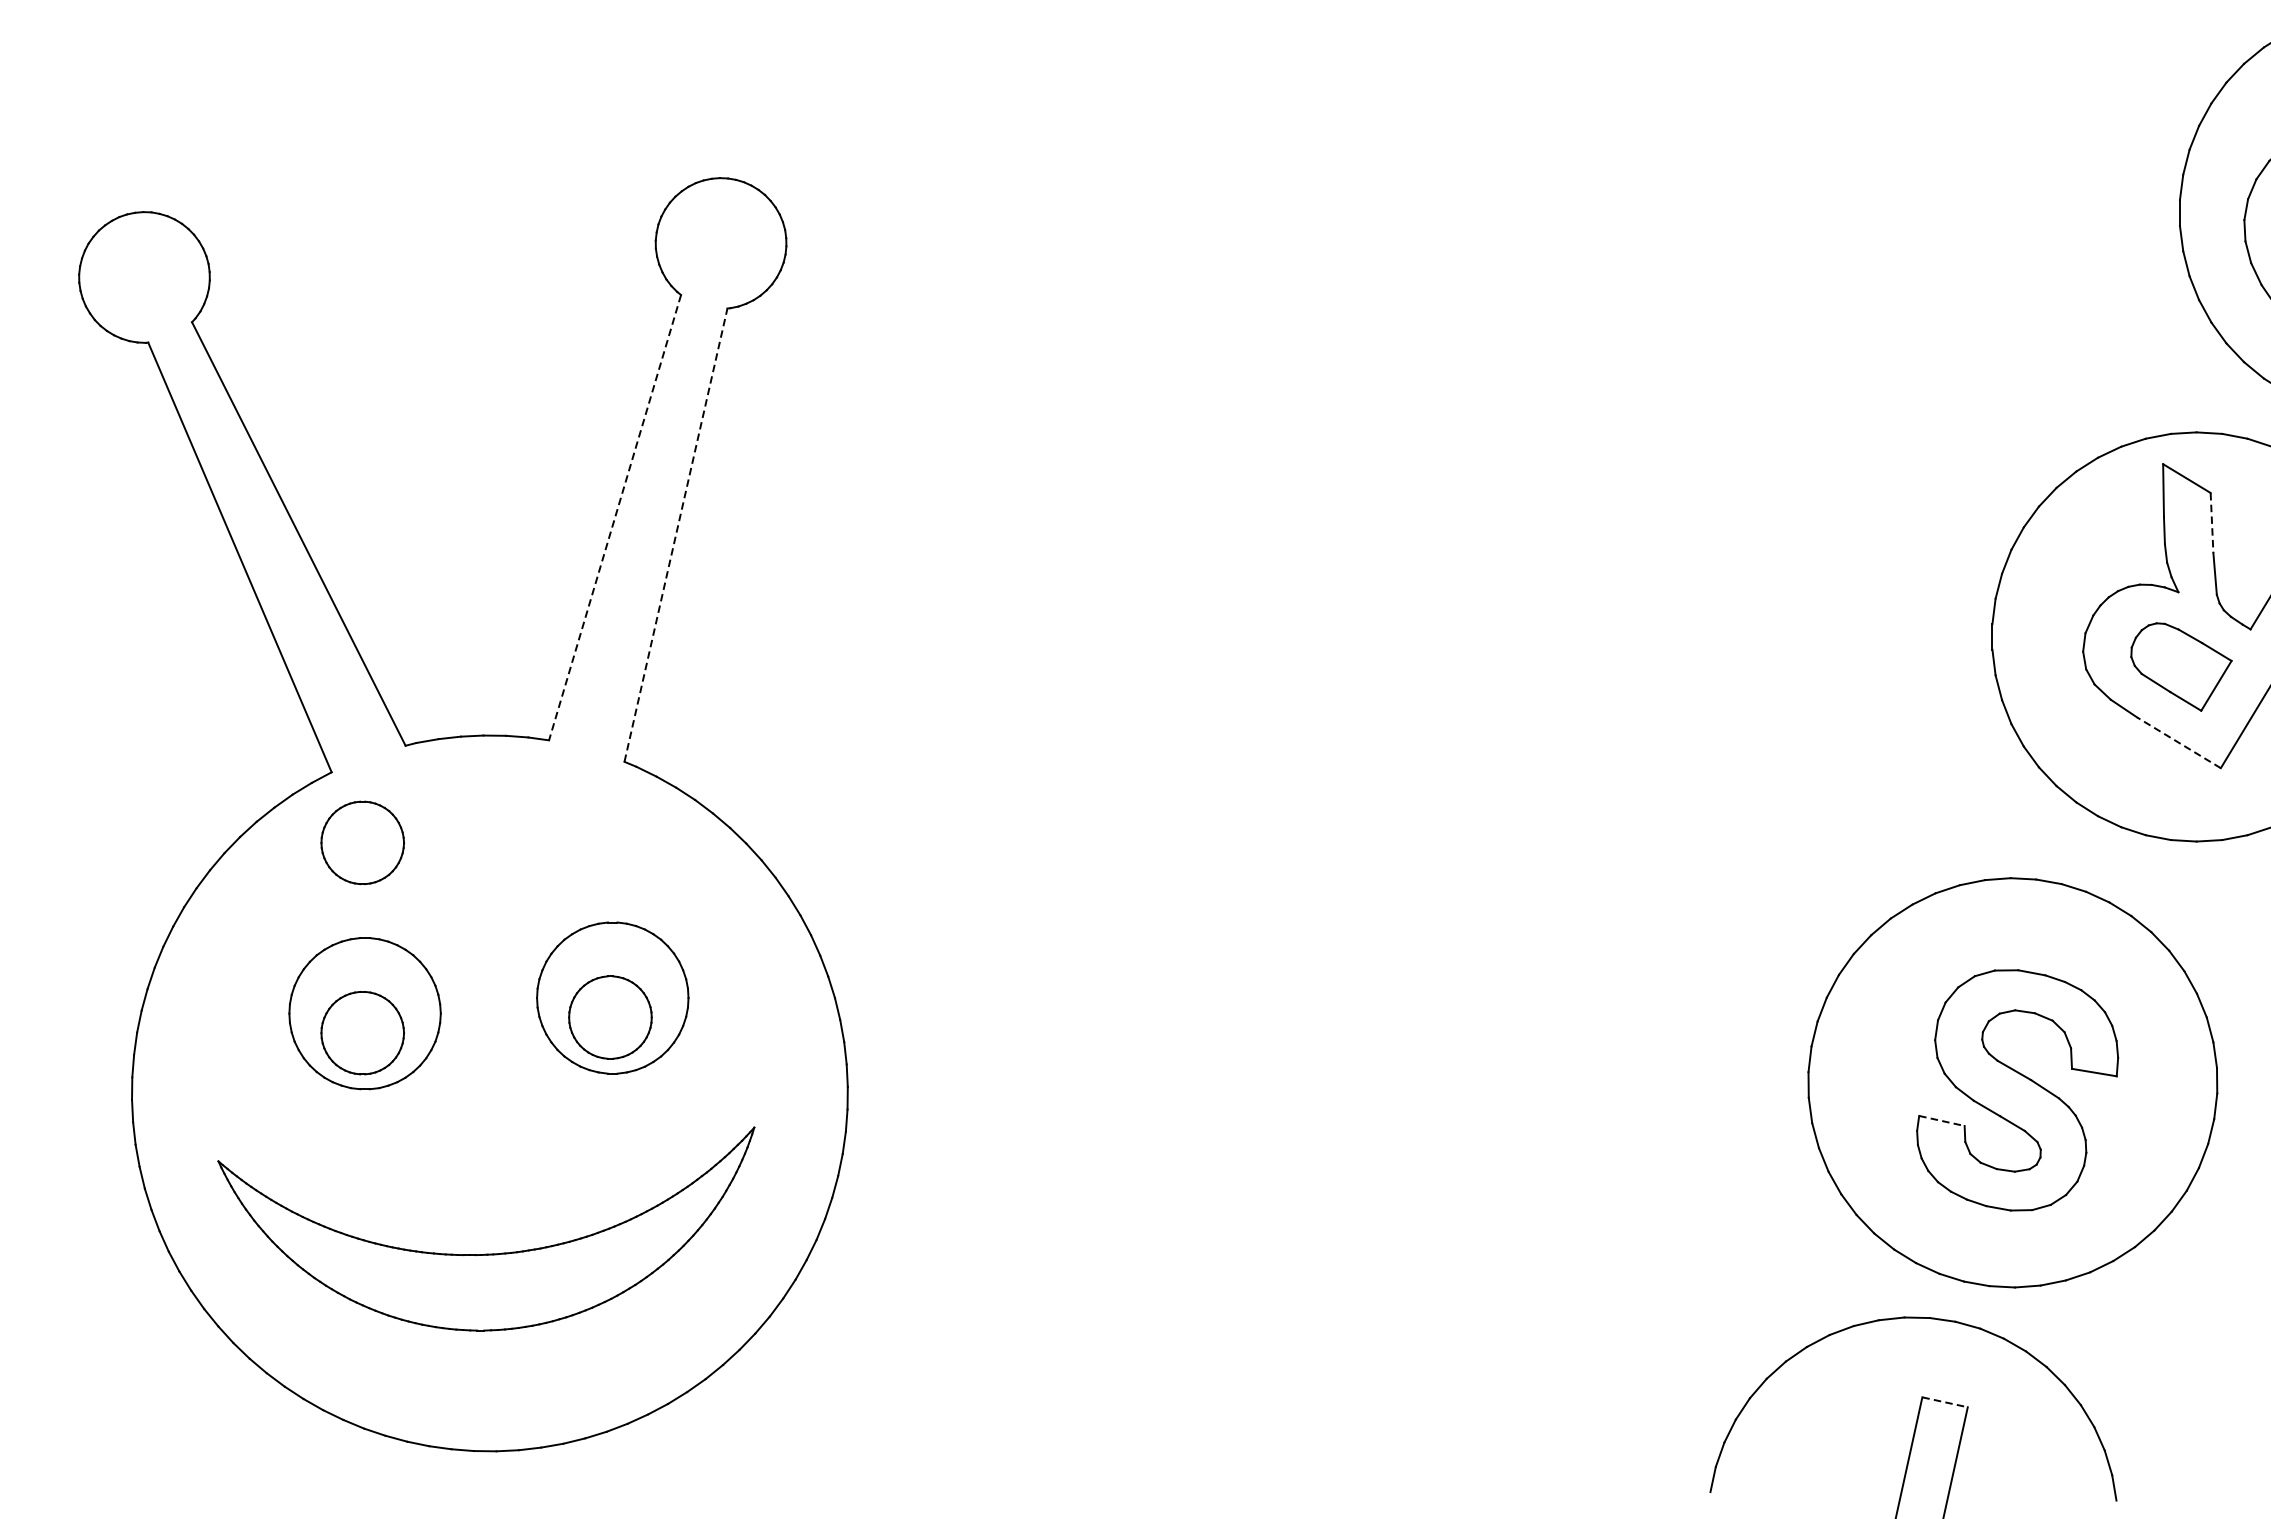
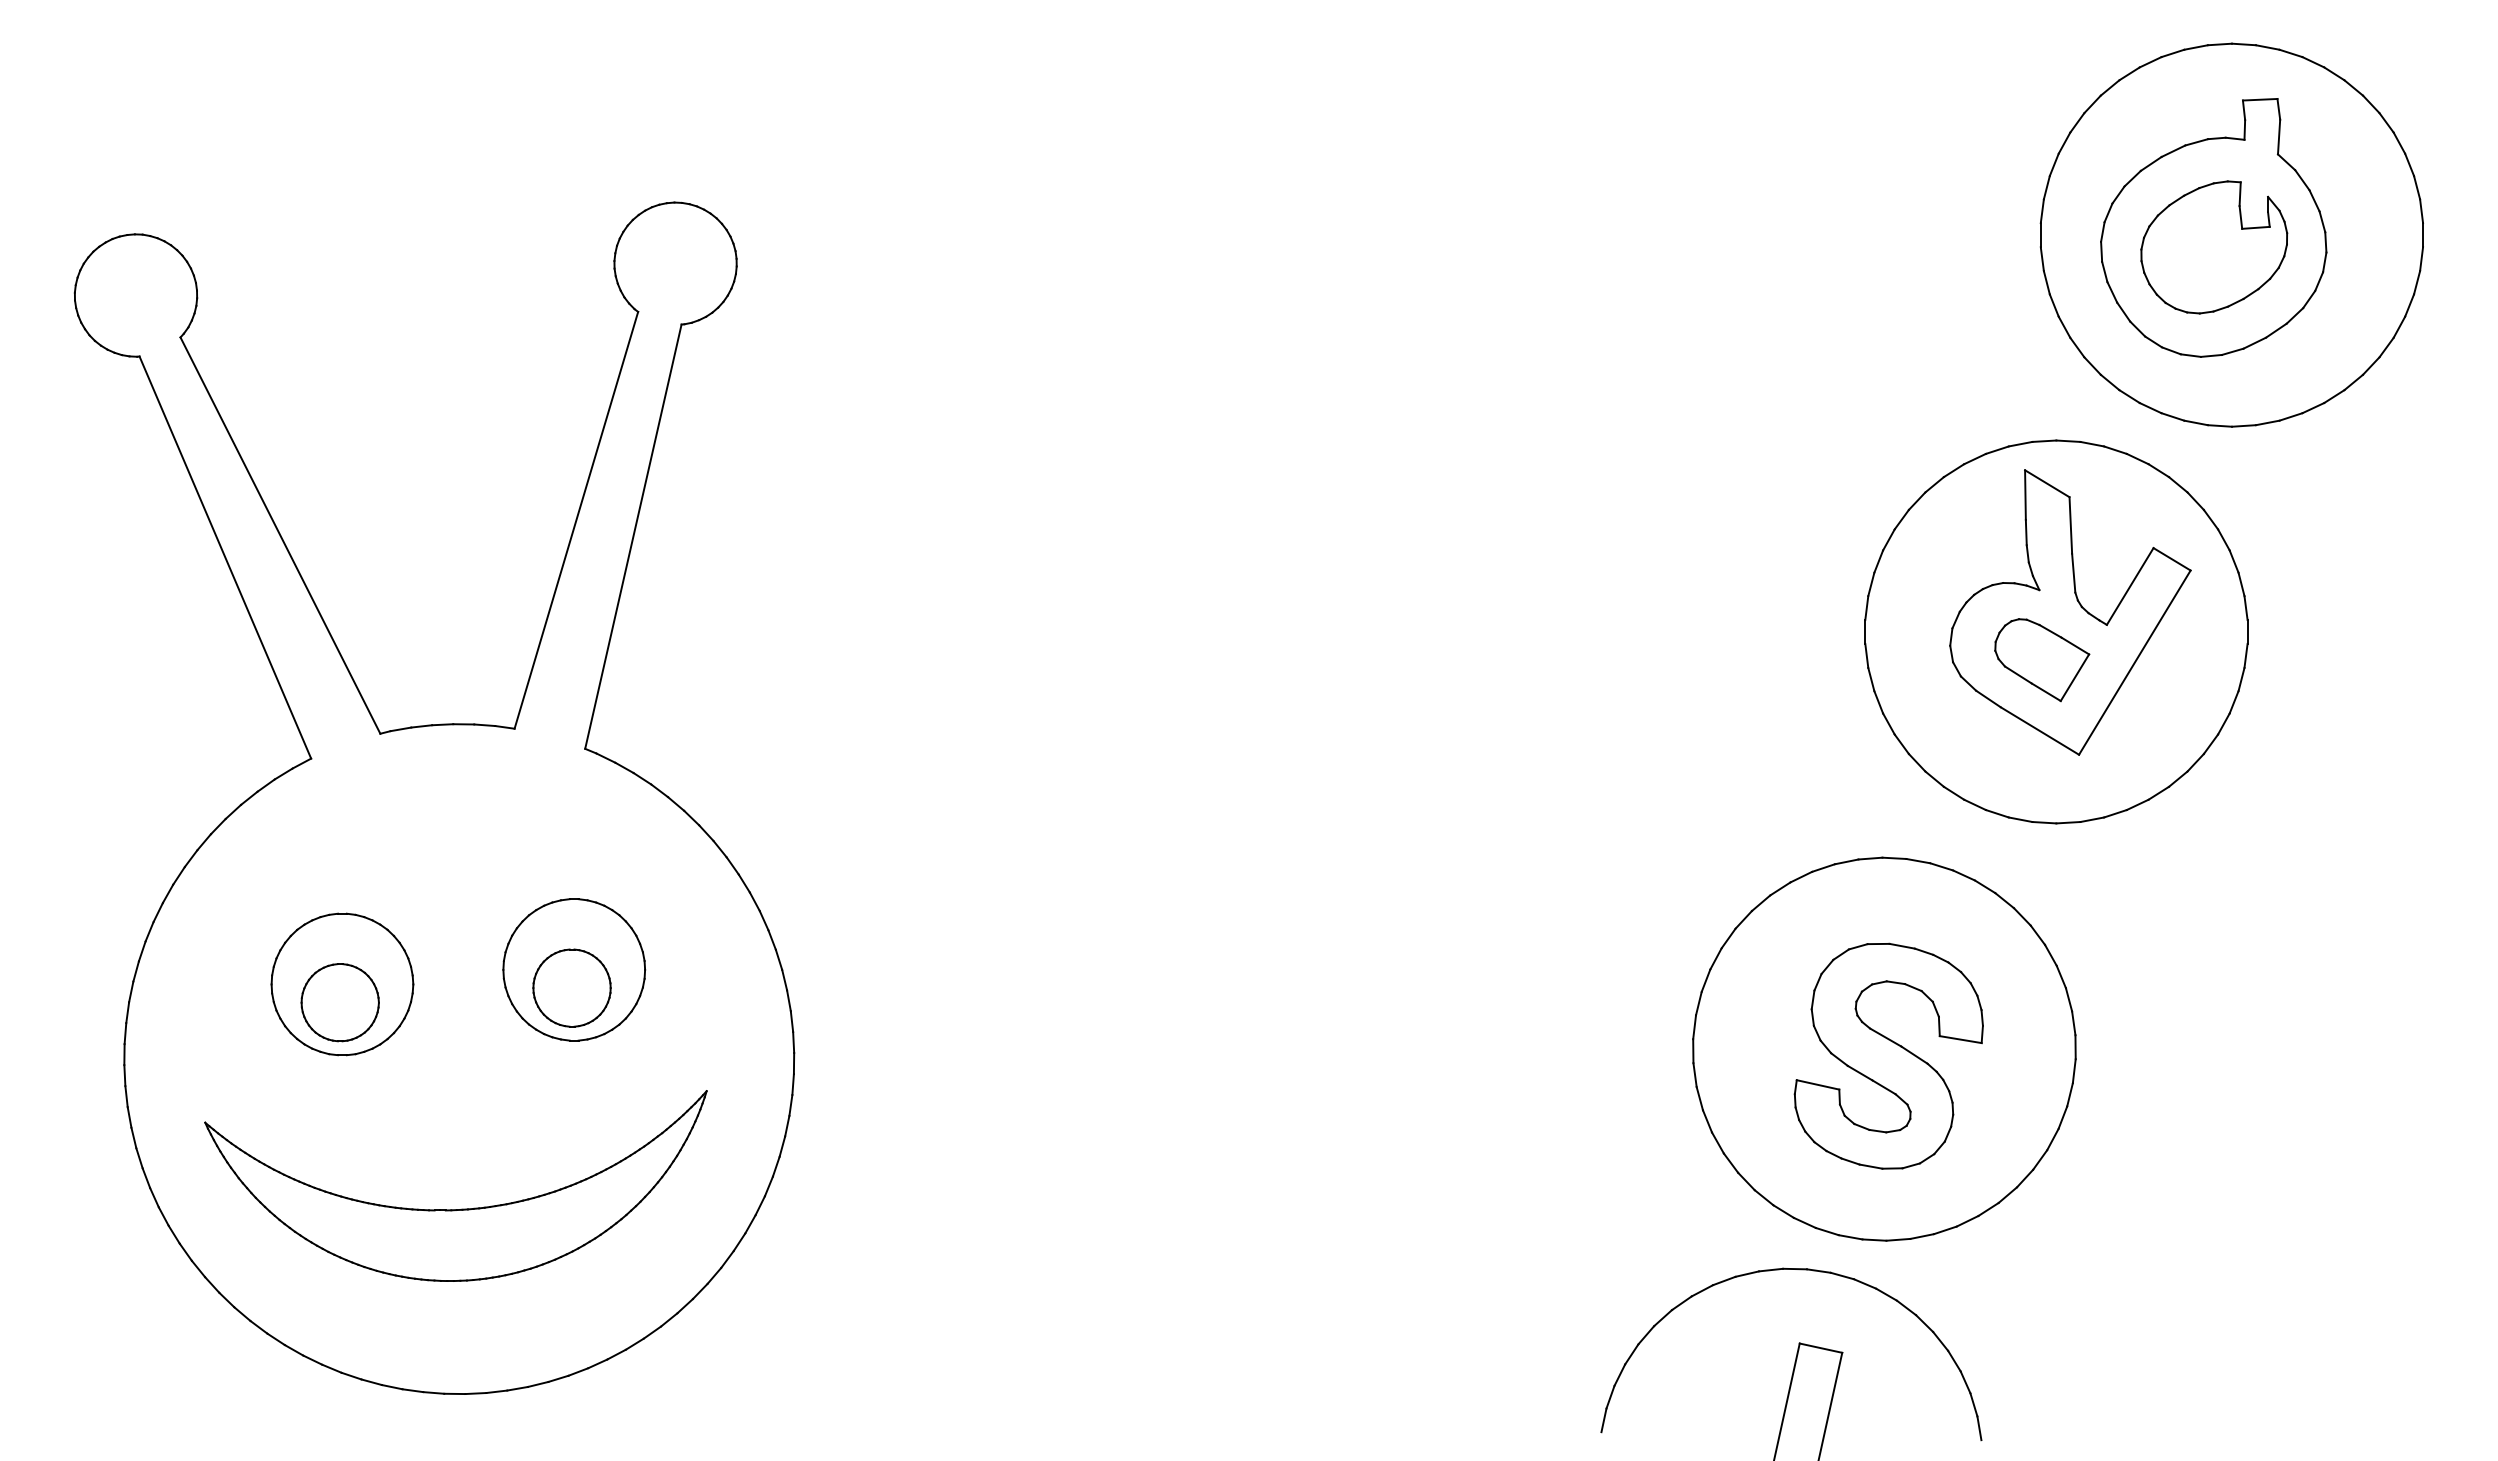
line: (615, 517) -> (576, 520), dashed -> solid
line: (2211, 523) -> (2070, 525), dashed -> solid
line: (676, 534) -> (633, 536), dashed -> solid
line: (2178, 743) -> (2039, 731), dashed -> solid
part: (361, 842) -> (339, 824), removed
line: (1942, 1120) -> (1818, 1084), dashed -> solid
line: (1945, 1402) -> (1821, 1348), dashed -> solid

